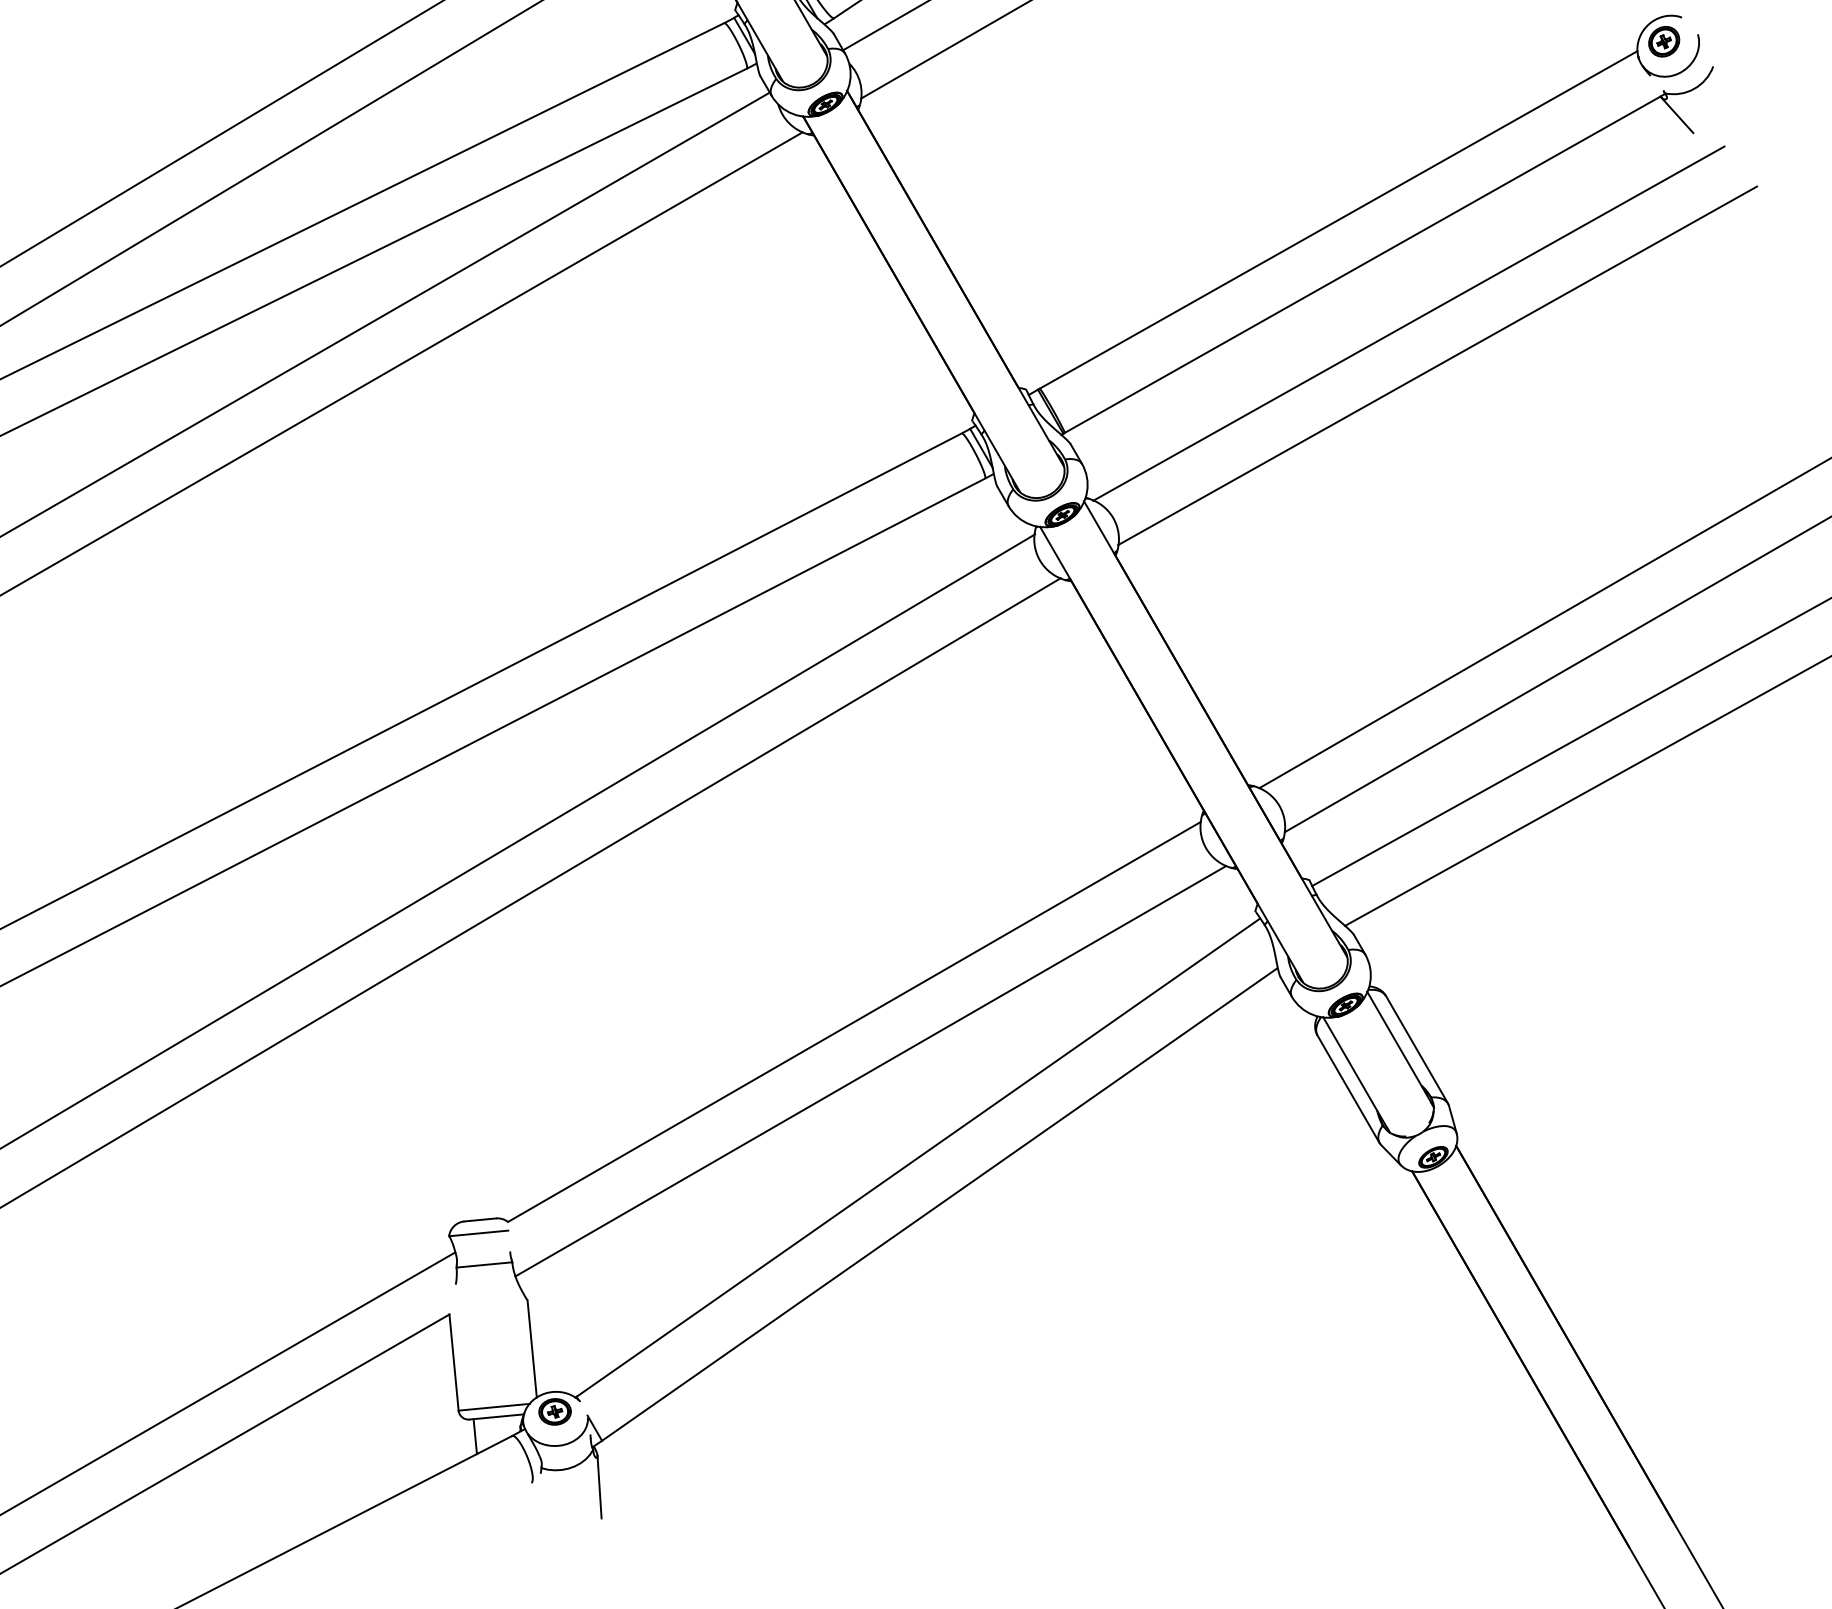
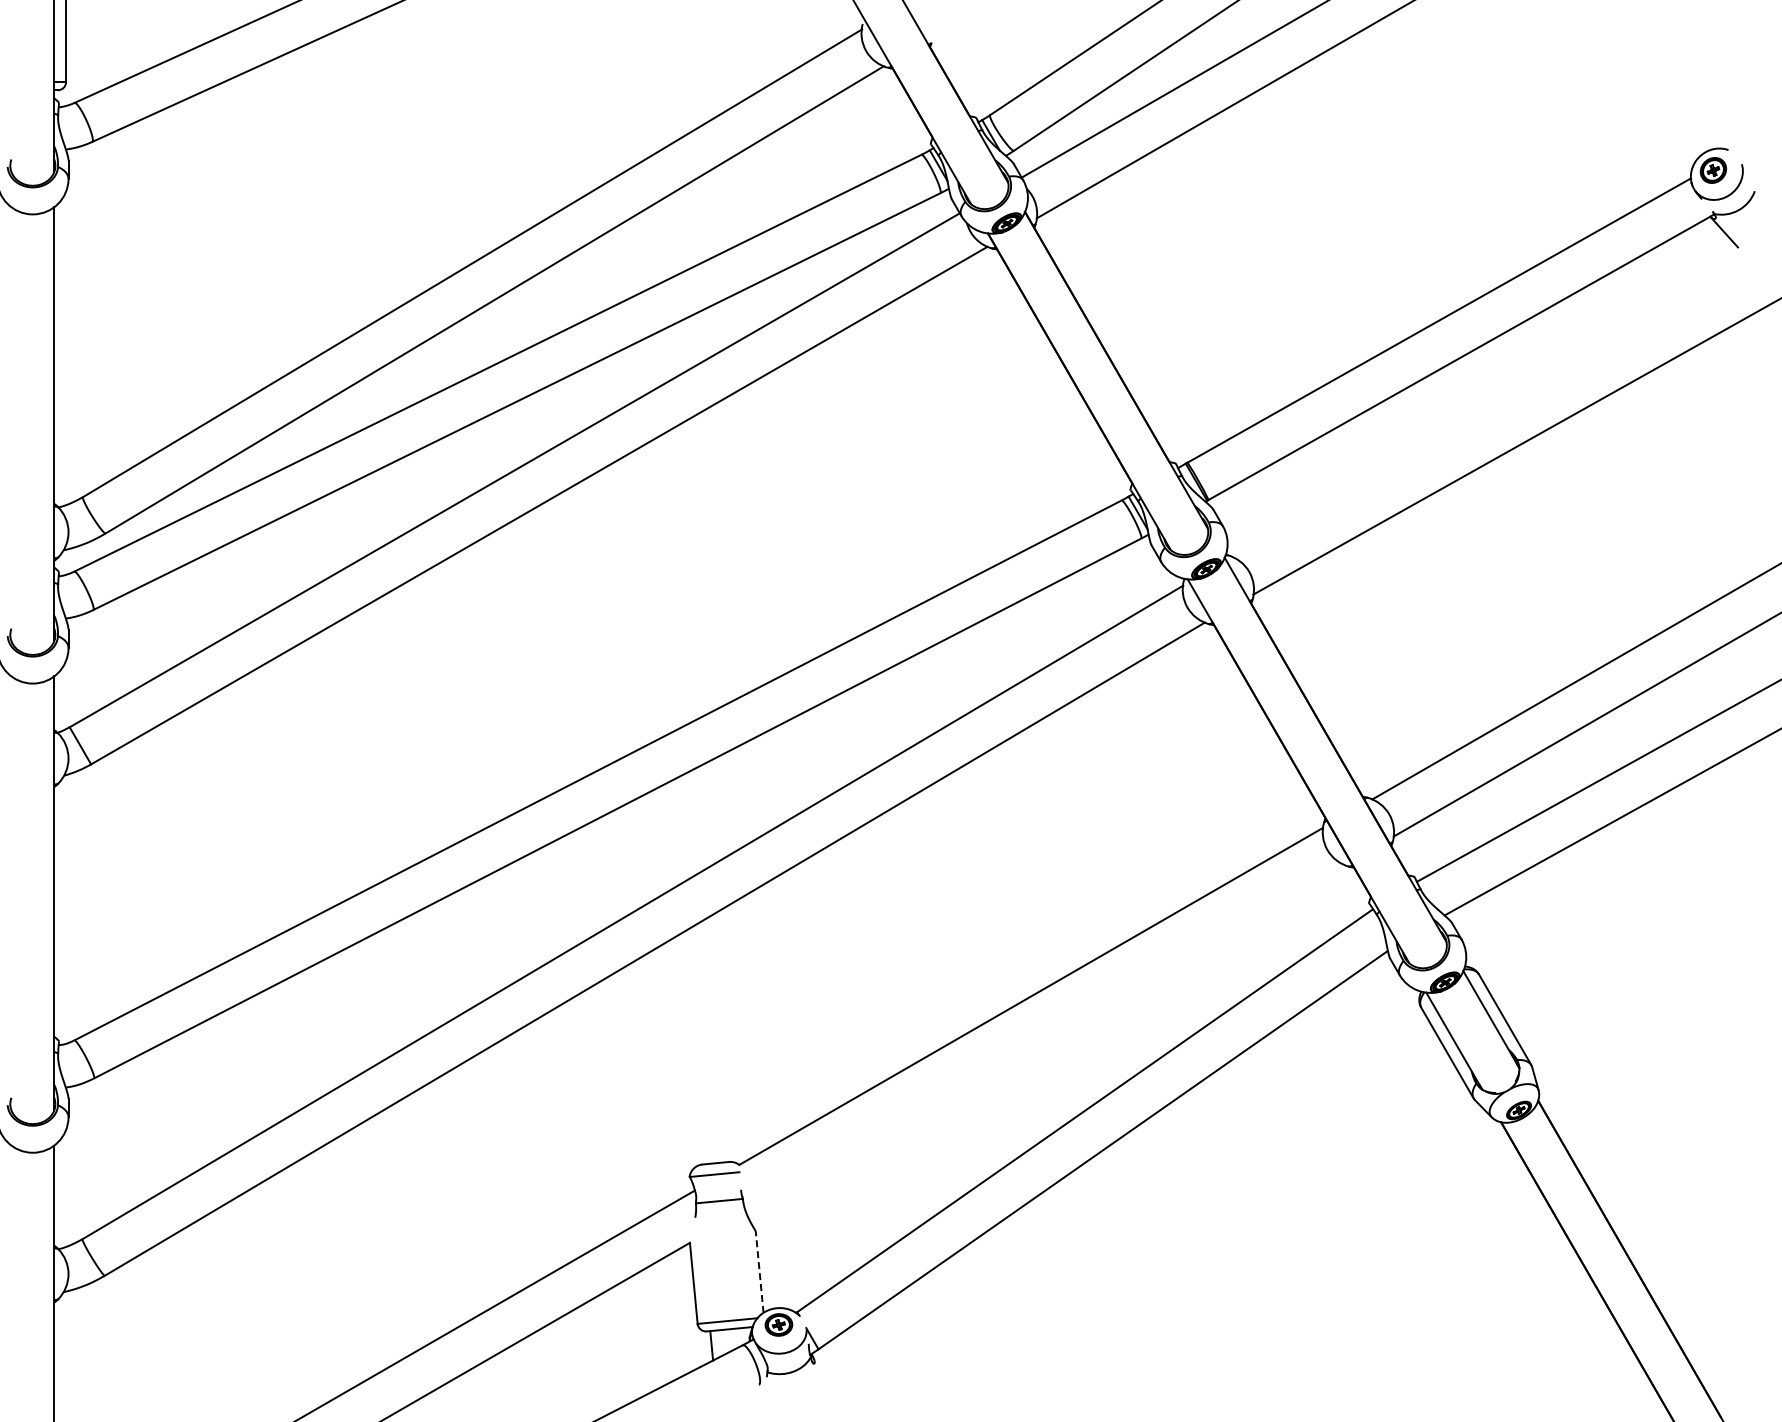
line: (1409, 323) -> (1498, 407), removed
line: (870, 1070) -> (1044, 1037), removed
line: (532, 1348) -> (759, 1271), solid -> dashed
line: (599, 1486) -> (816, 1387), removed

